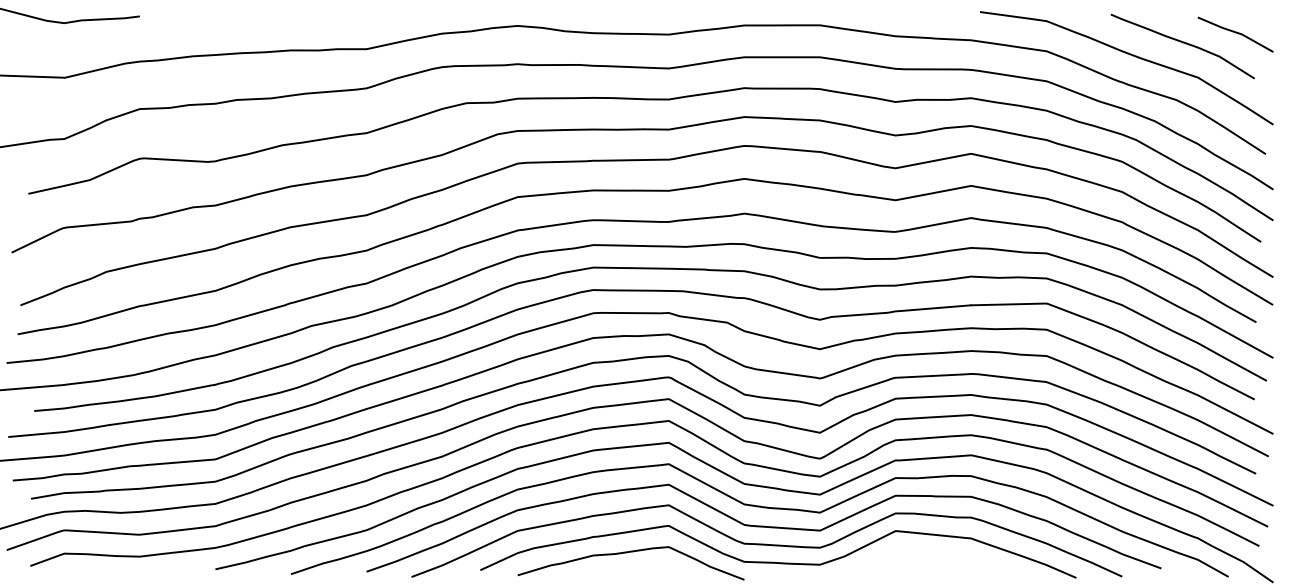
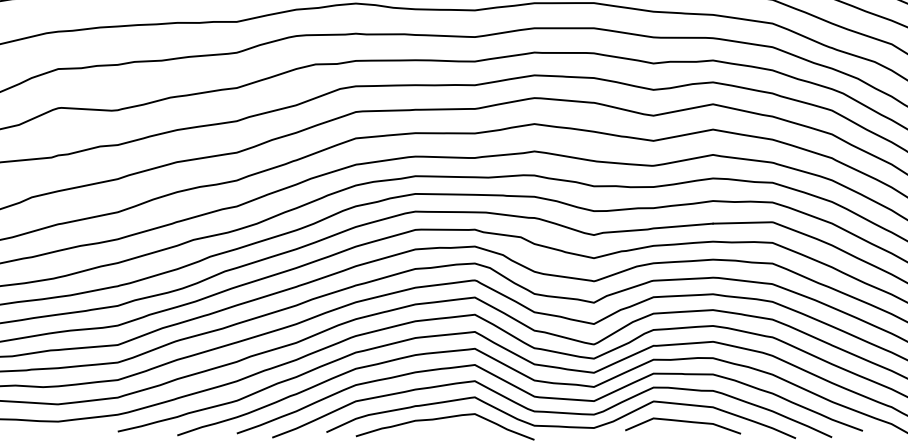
curve: (933, 557) -> (683, 422), added

